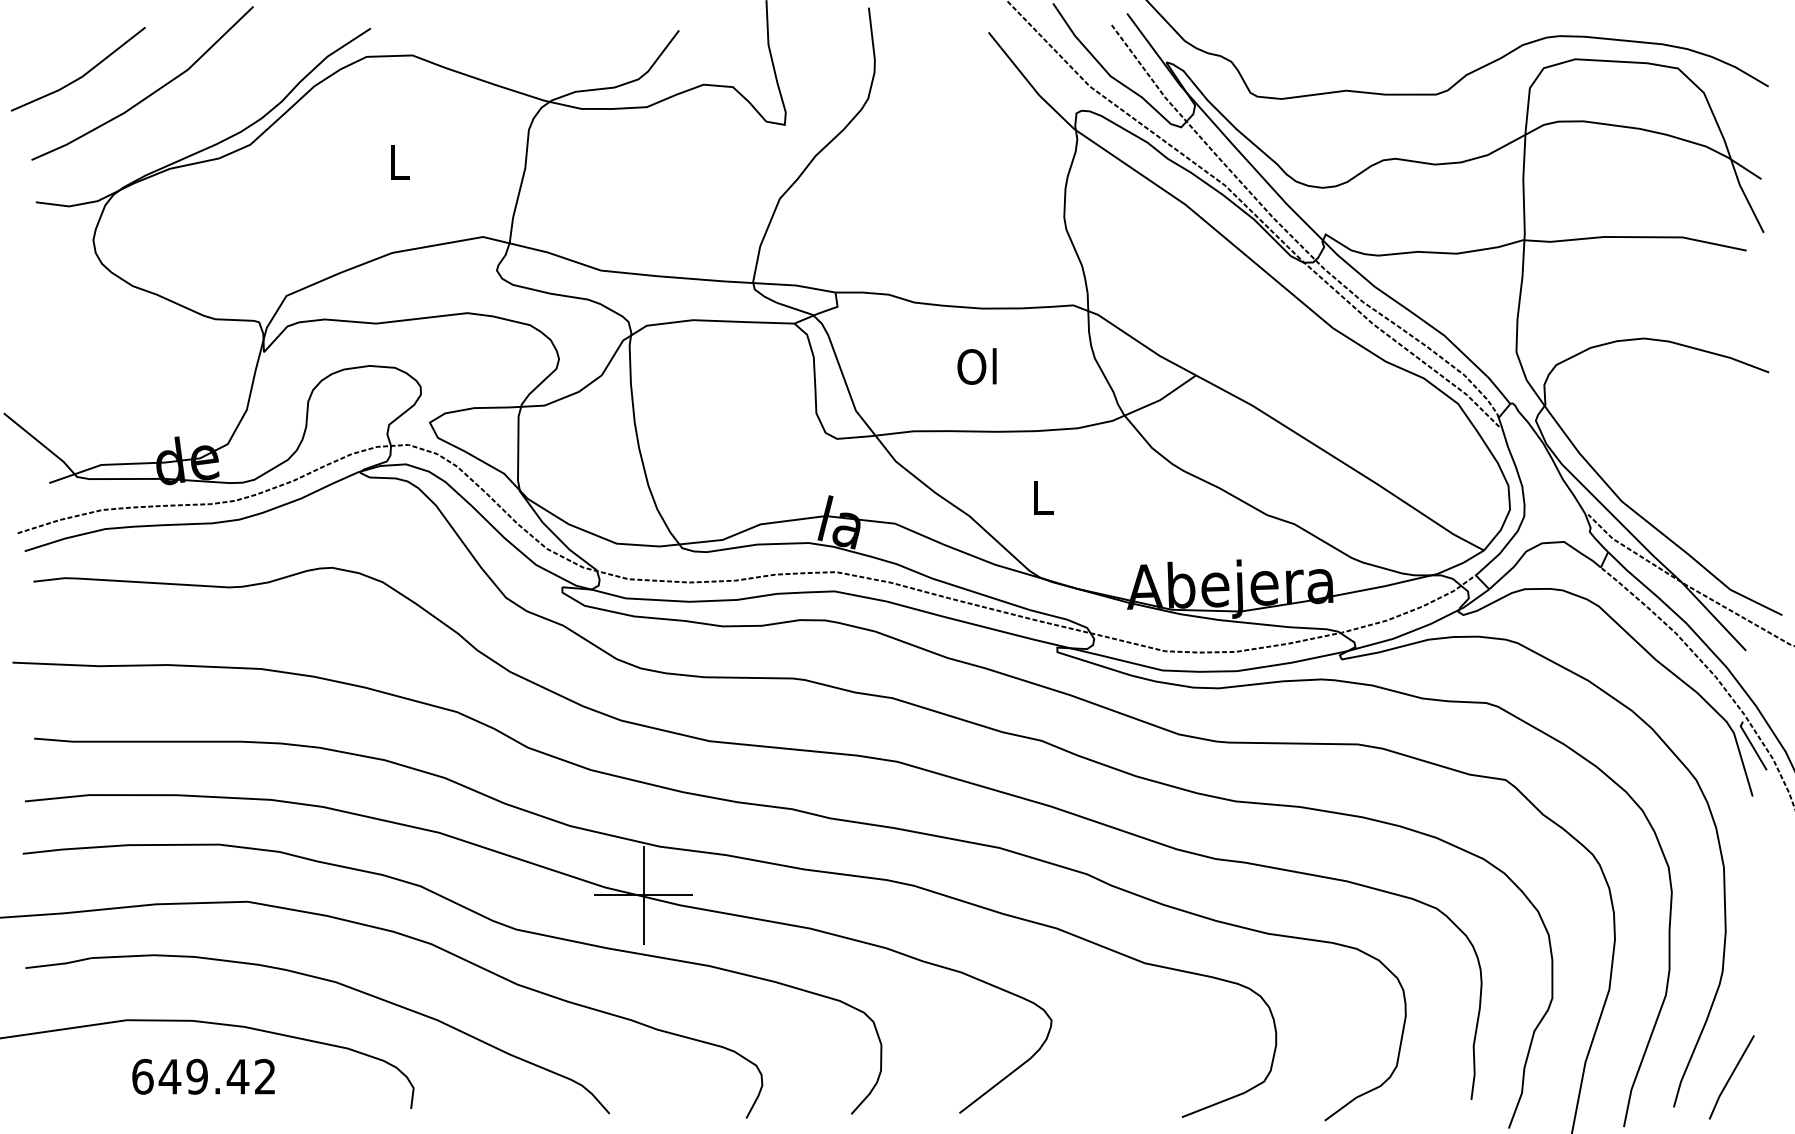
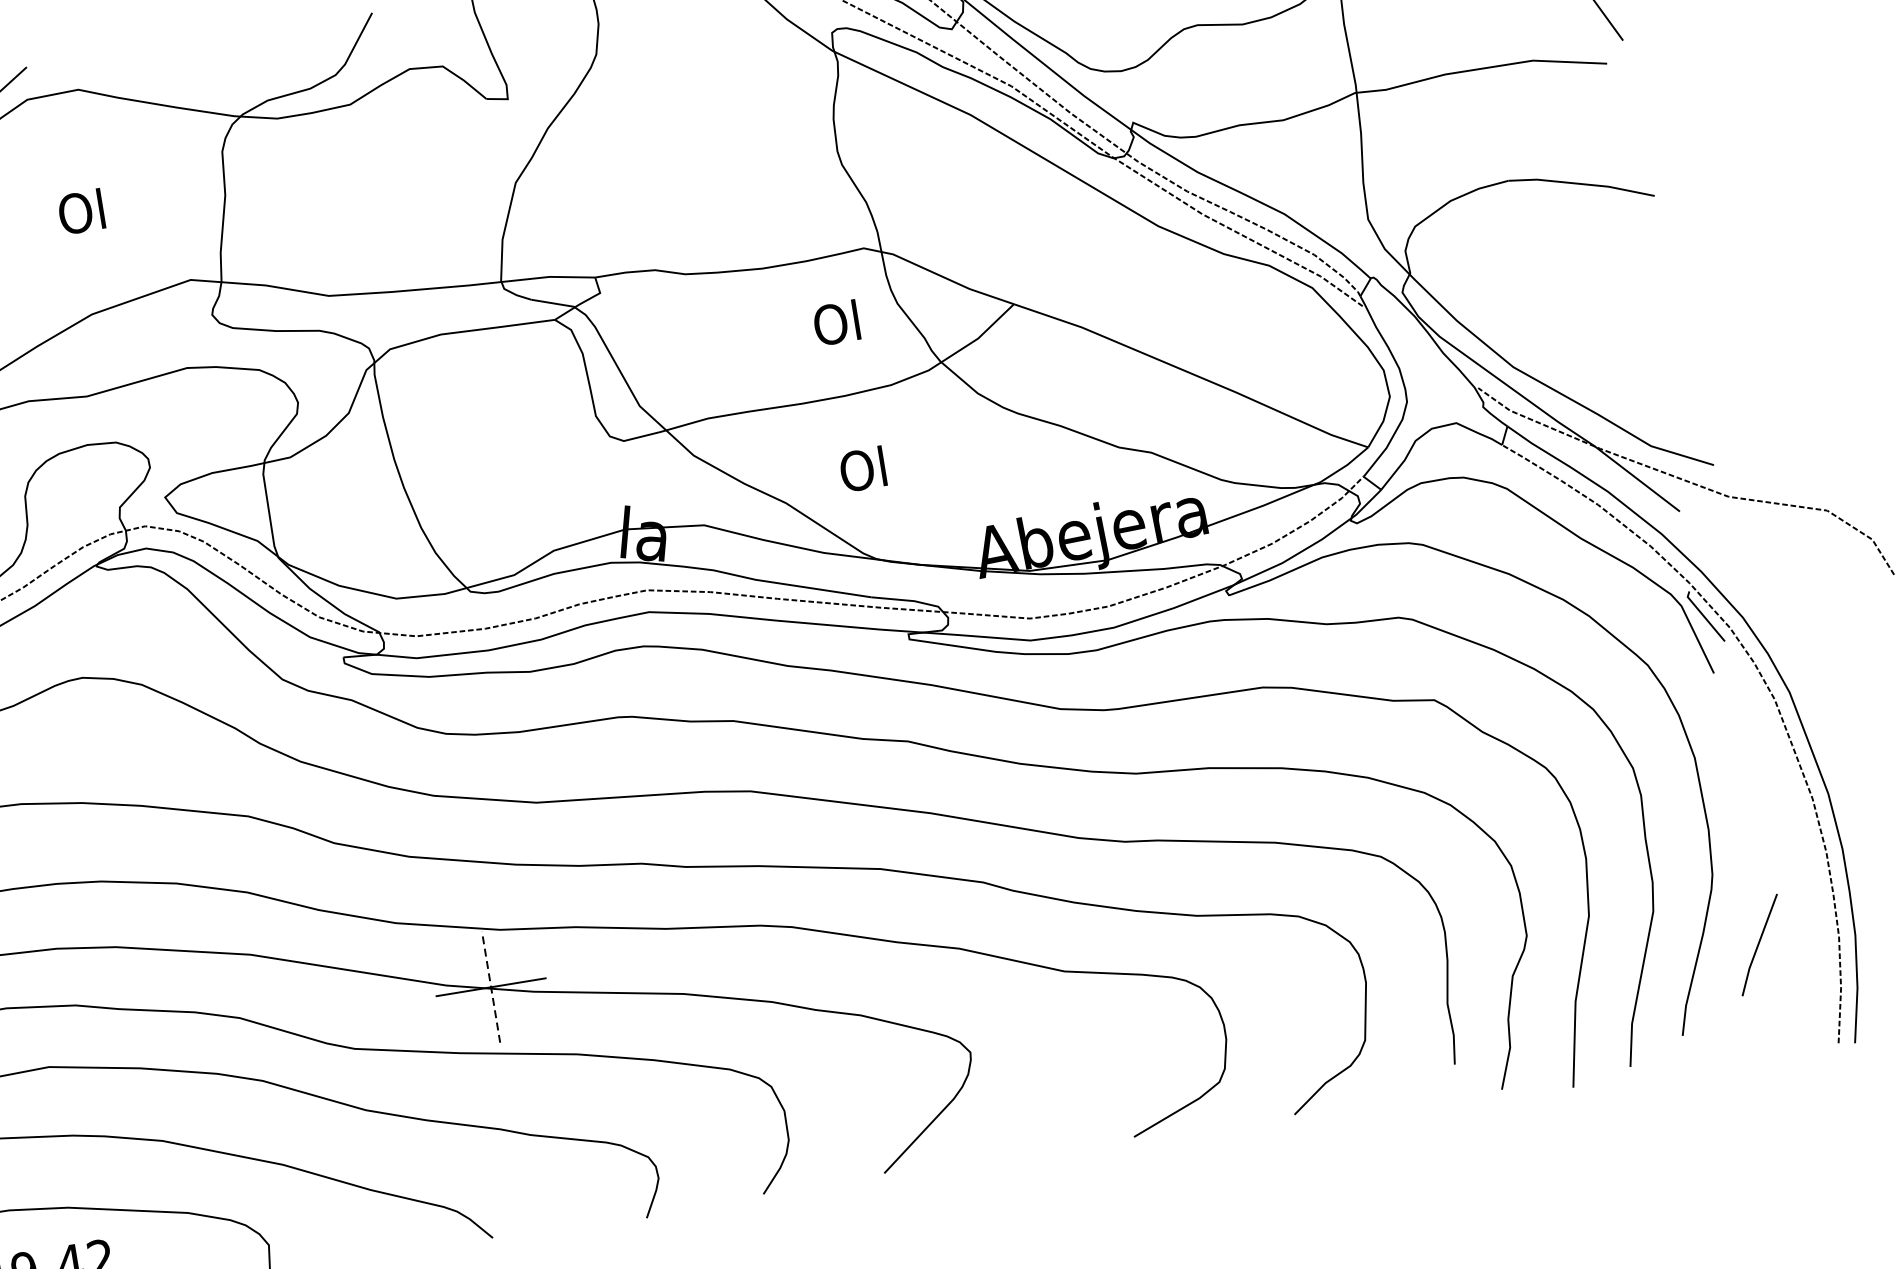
text: (397, 161) -> (81, 211), L -> Ol
text: (976, 366) -> (835, 323), moved
text: (1040, 497) -> (862, 469), L -> Ol
line: (643, 895) -> (490, 987), solid -> dashed
line: (1731, 1077) -> (1759, 945), moved

